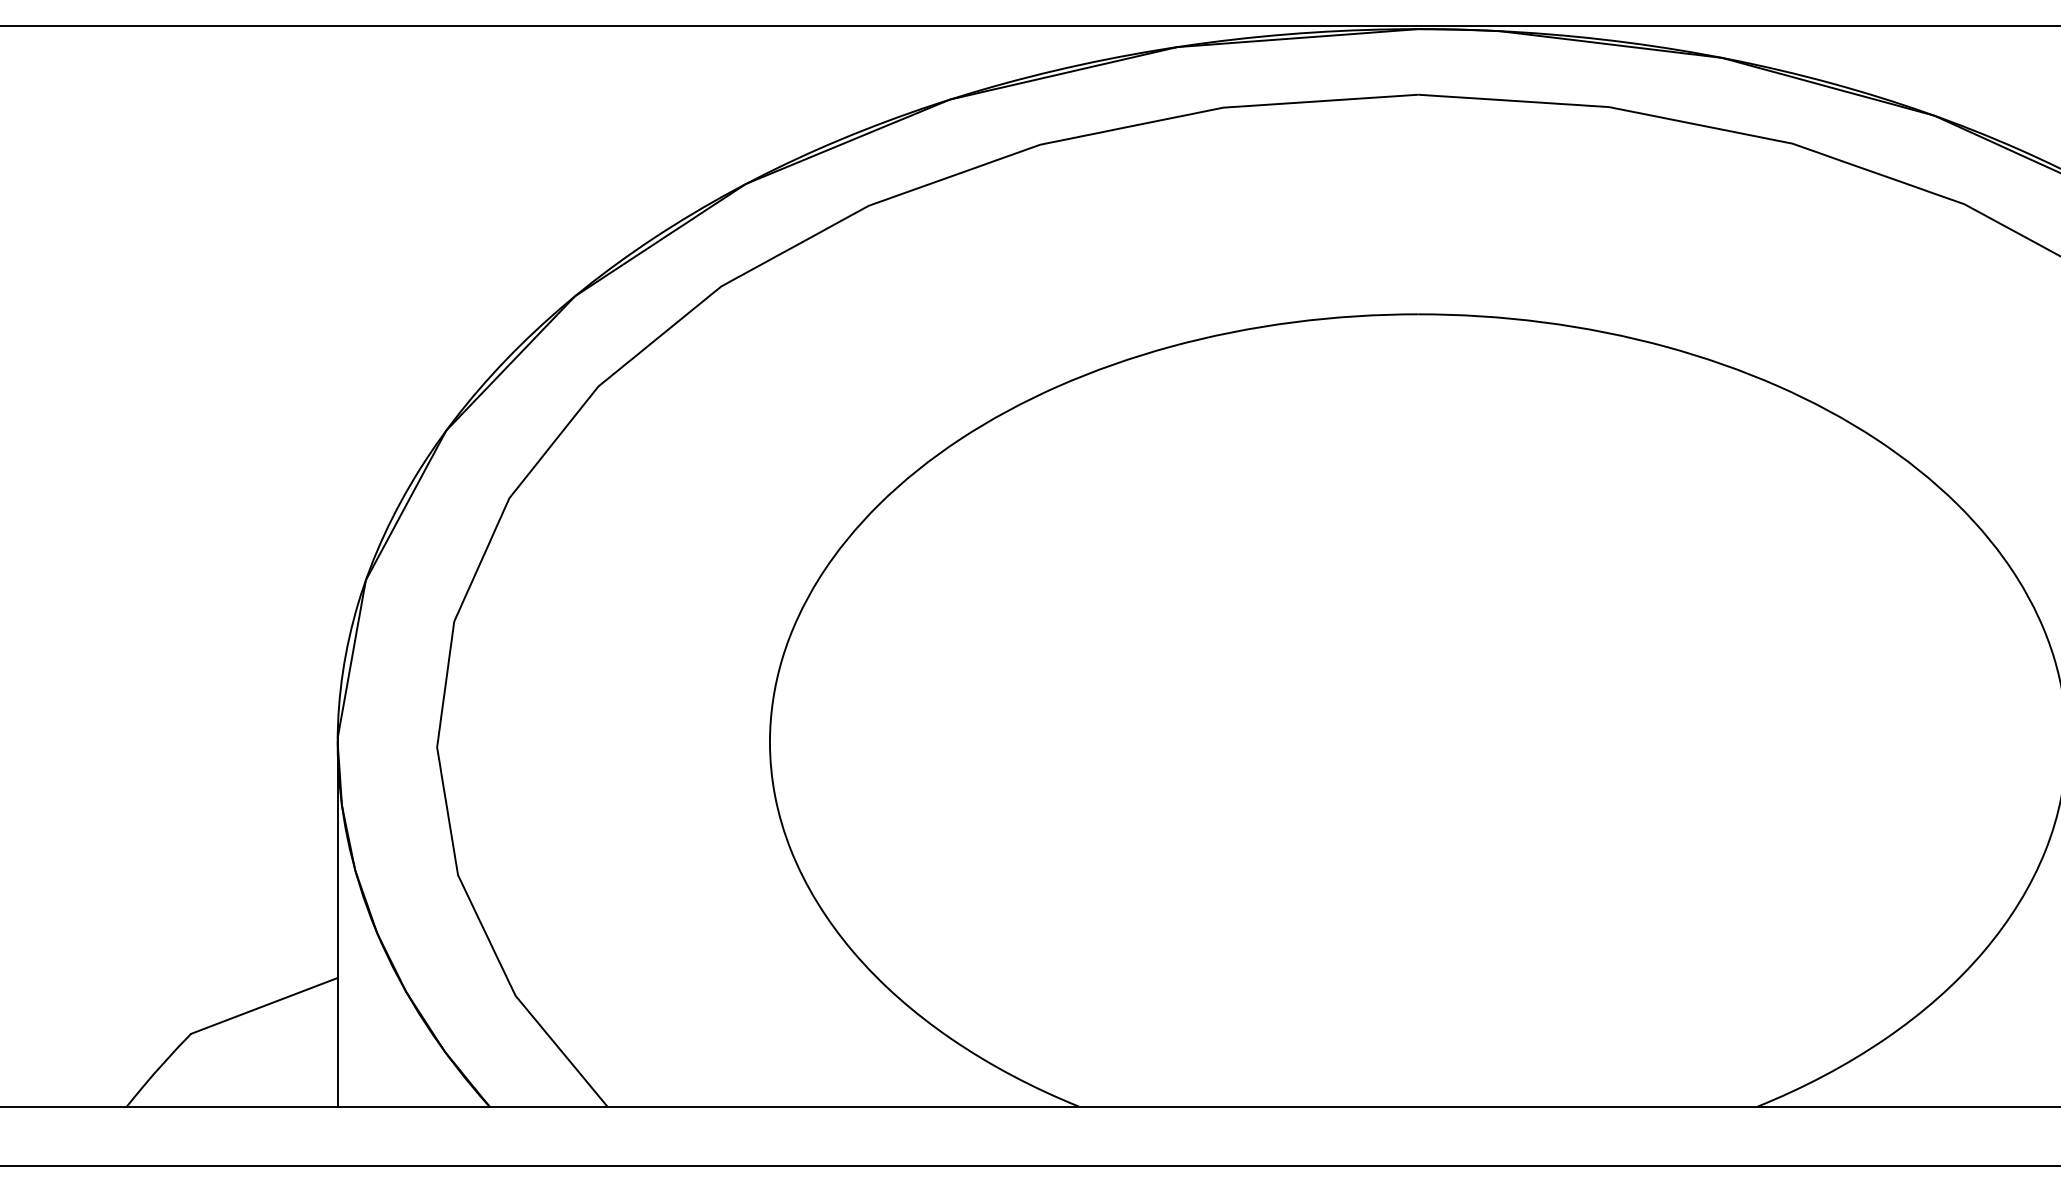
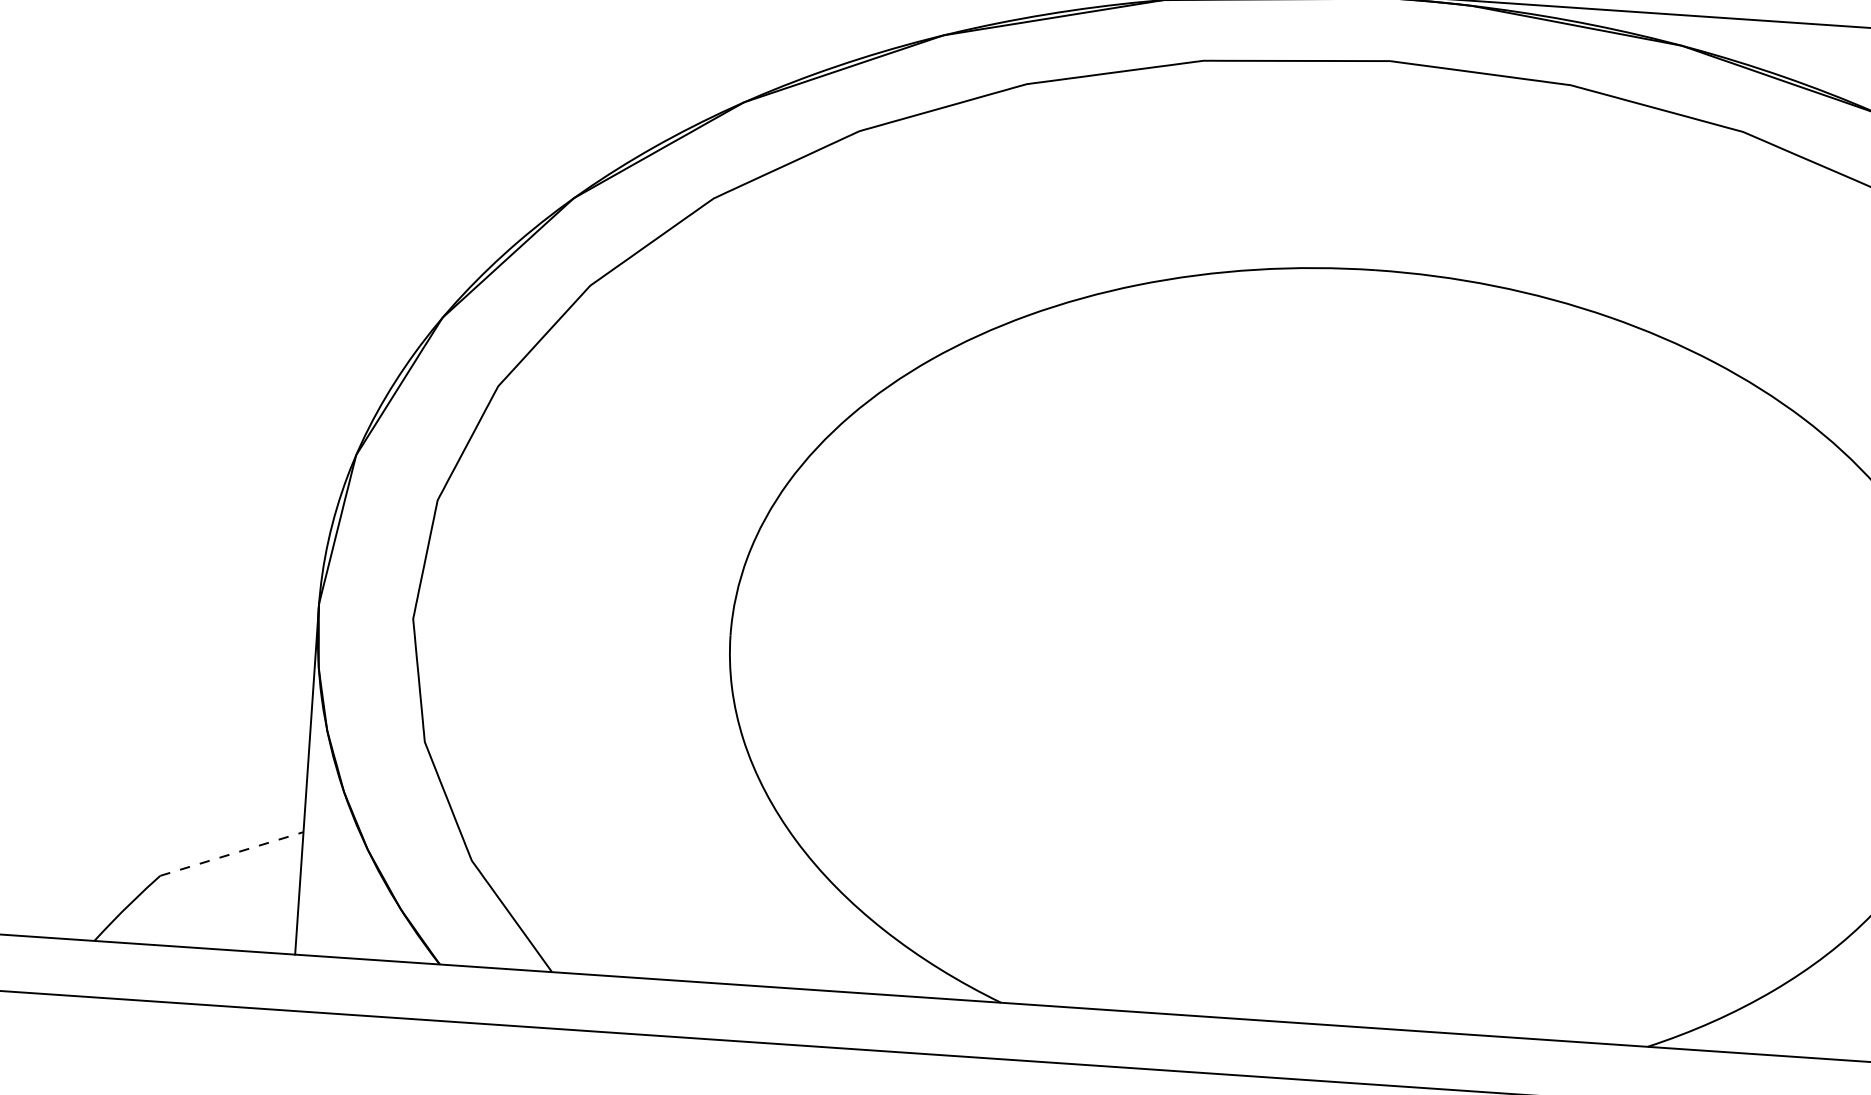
line: (264, 1005) -> (232, 853), solid -> dashed

